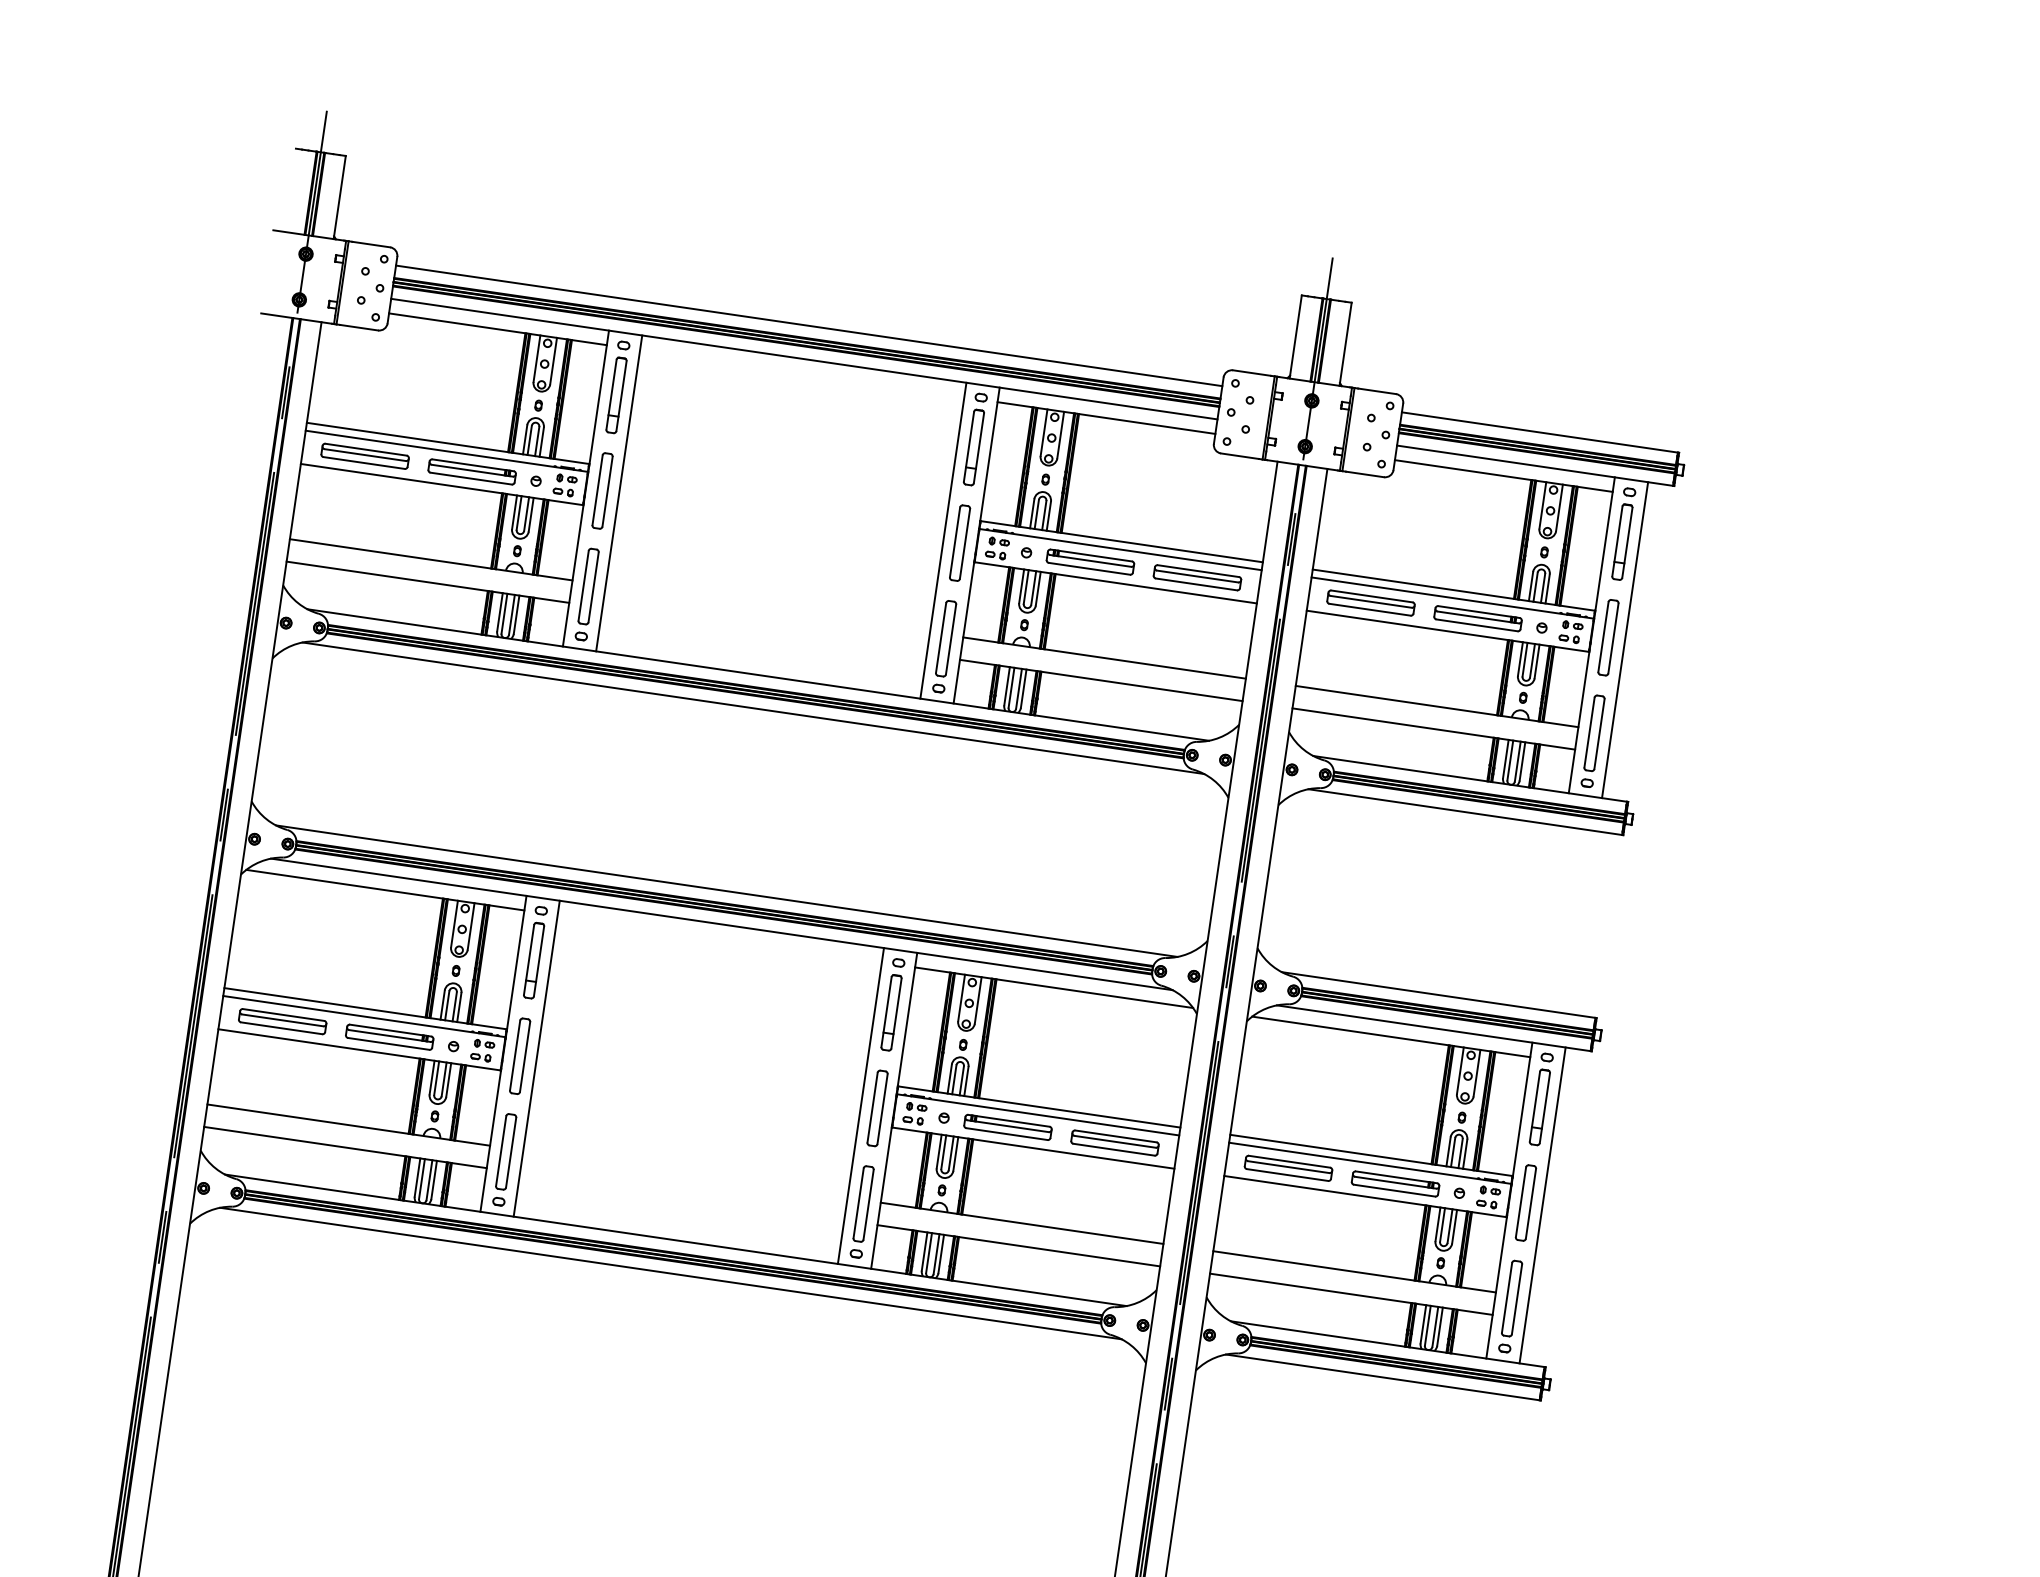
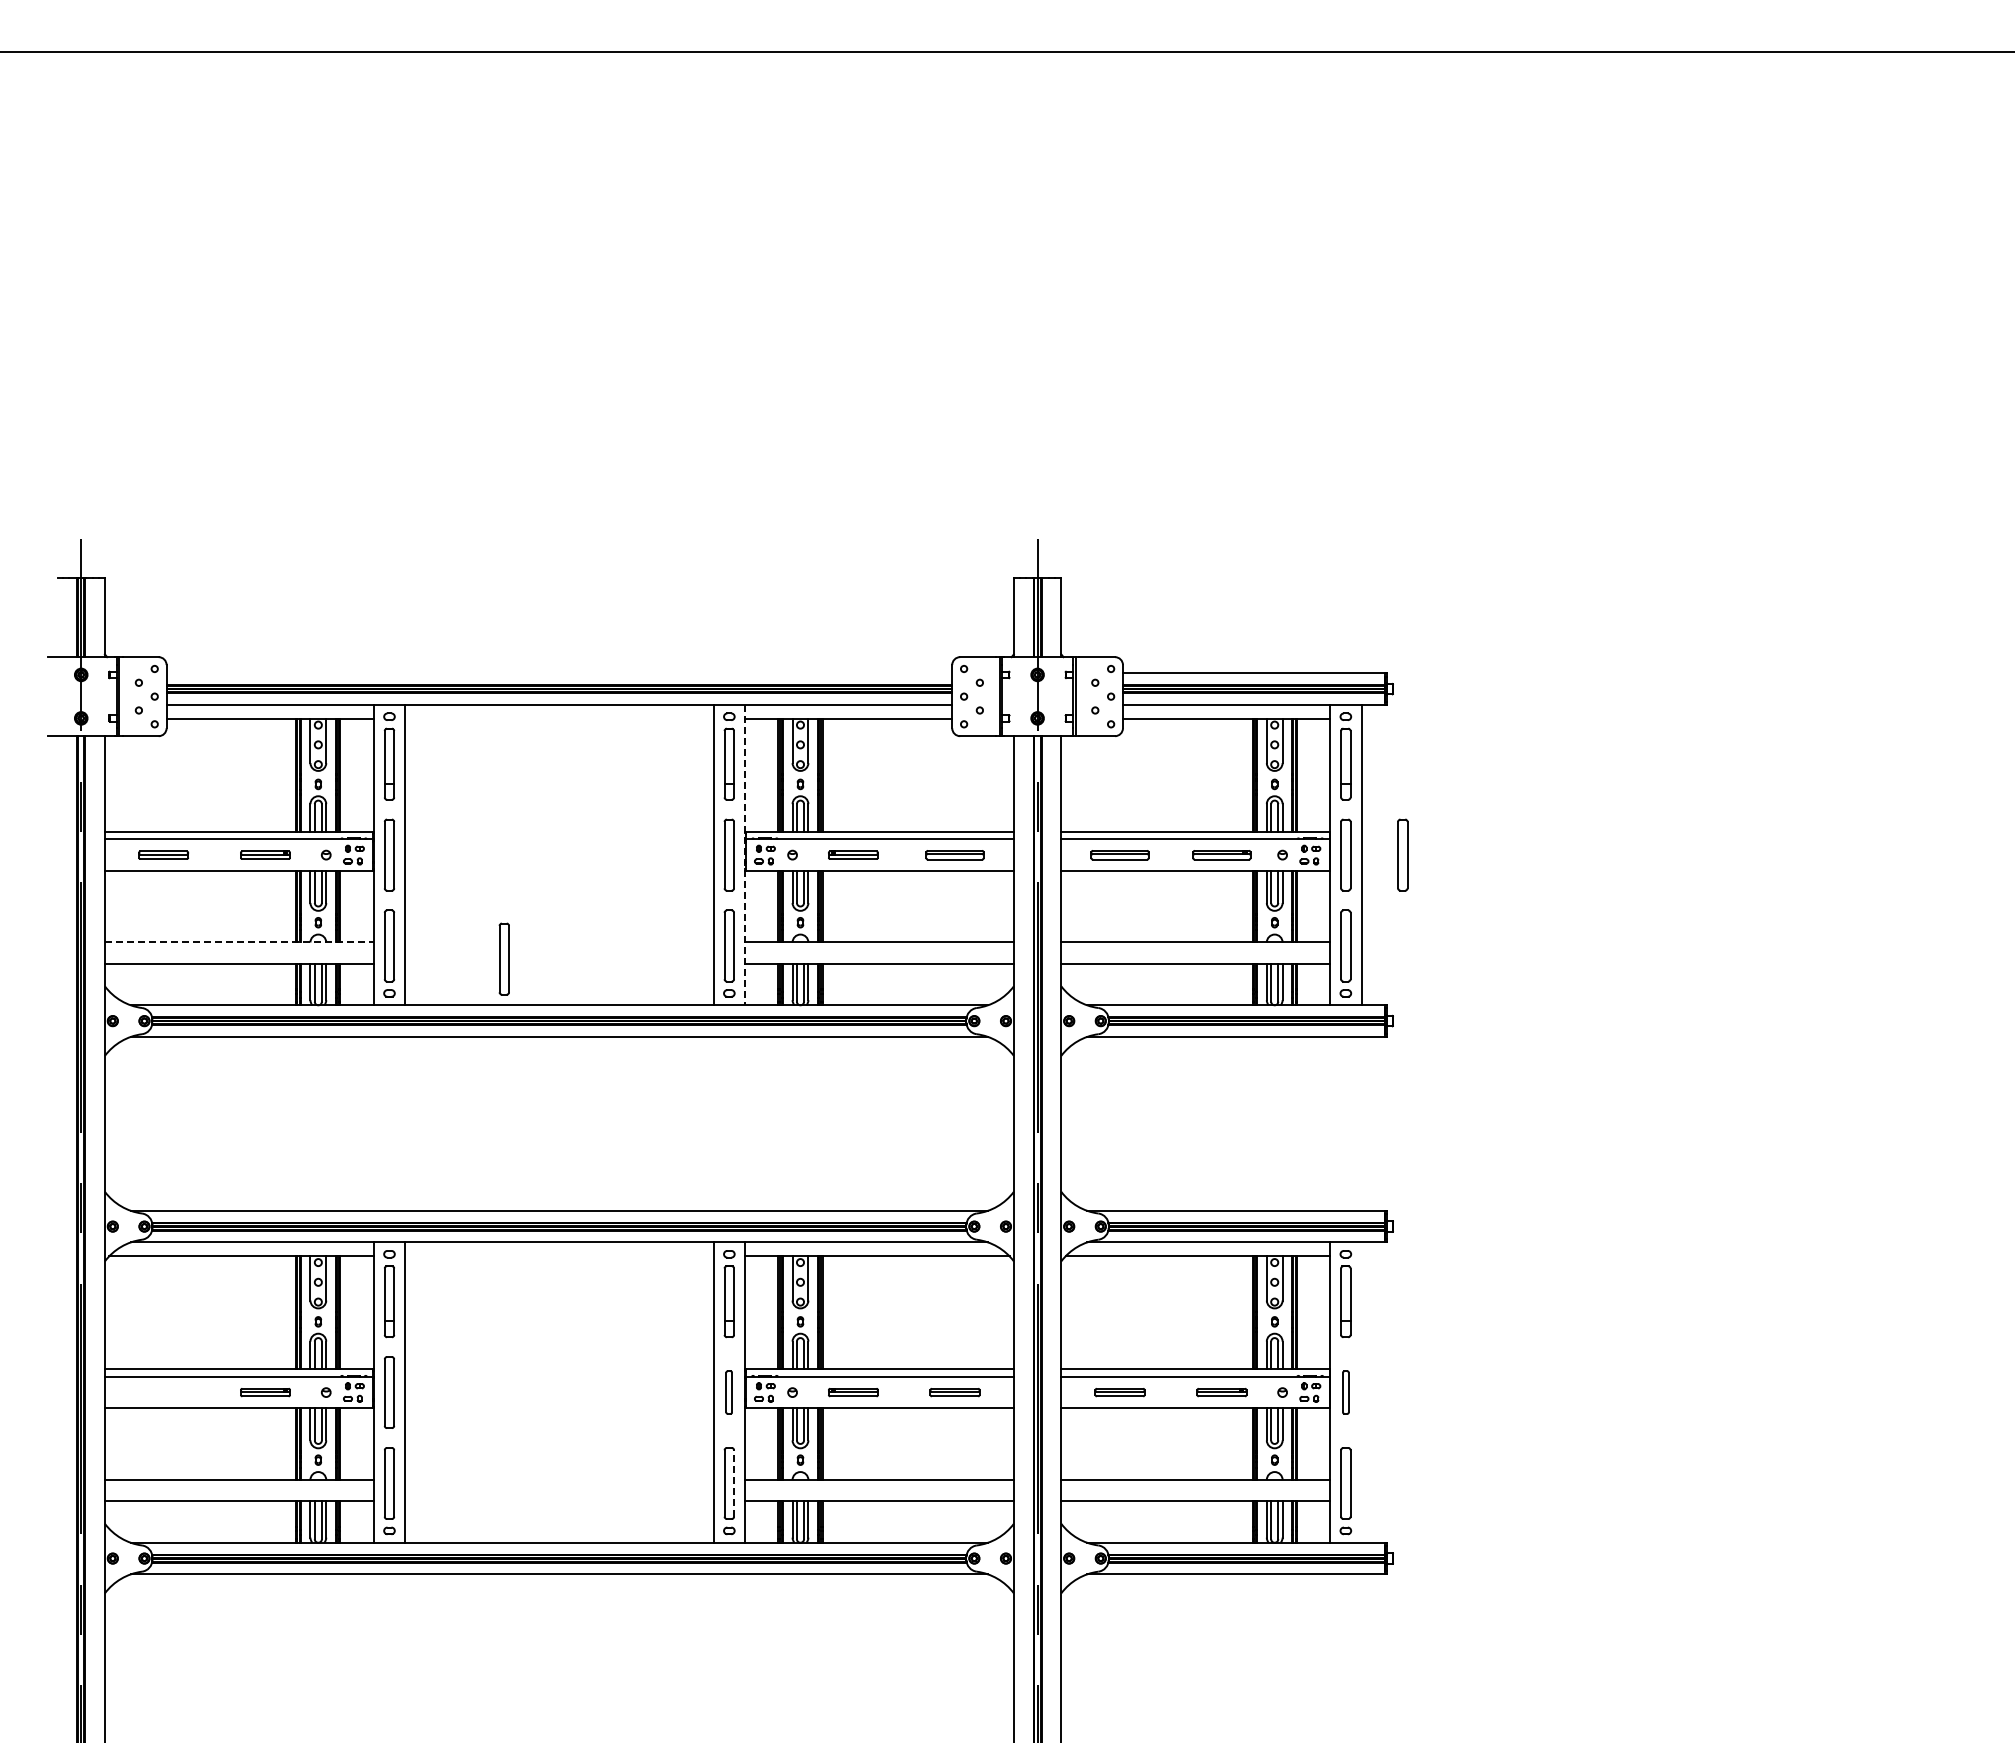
line: (809, 326) -> (559, 673), removed
part: (364, 456) -> (163, 855), size x0.6
part: (472, 472) -> (265, 855), size x0.6
line: (976, 546) -> (745, 855), solid -> dashed
line: (431, 559) -> (239, 942), solid -> dashed
part: (1090, 562) -> (853, 855), size x0.6
part: (1196, 578) -> (954, 855), size x0.7
part: (1370, 603) -> (1119, 855), size x0.7
part: (706, 617) -> (503, 958), added
part: (1477, 619) -> (1221, 855), size x0.7
part: (1668, 645) -> (1402, 854), added
part: (282, 1021) -> (163, 1392), removed
part: (389, 1037) -> (265, 1392), size x0.6
part: (876, 1108) -> (728, 1392), size x0.6
part: (1008, 1127) -> (853, 1392), size x0.6
part: (1114, 1142) -> (954, 1392), size x0.6
part: (1287, 1168) -> (1119, 1392), size x0.6
part: (1395, 1183) -> (1221, 1392), size x0.6
part: (1525, 1202) -> (1345, 1392), size x0.6
line: (869, 1204) -> (734, 1483), solid -> dashed
line: (1542, 1205) -> (1361, 1392), removed

